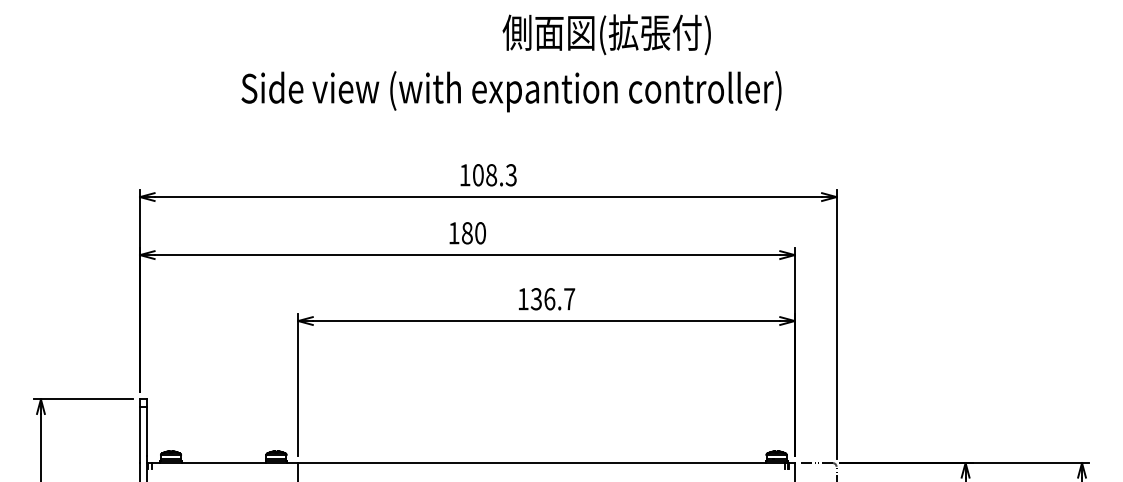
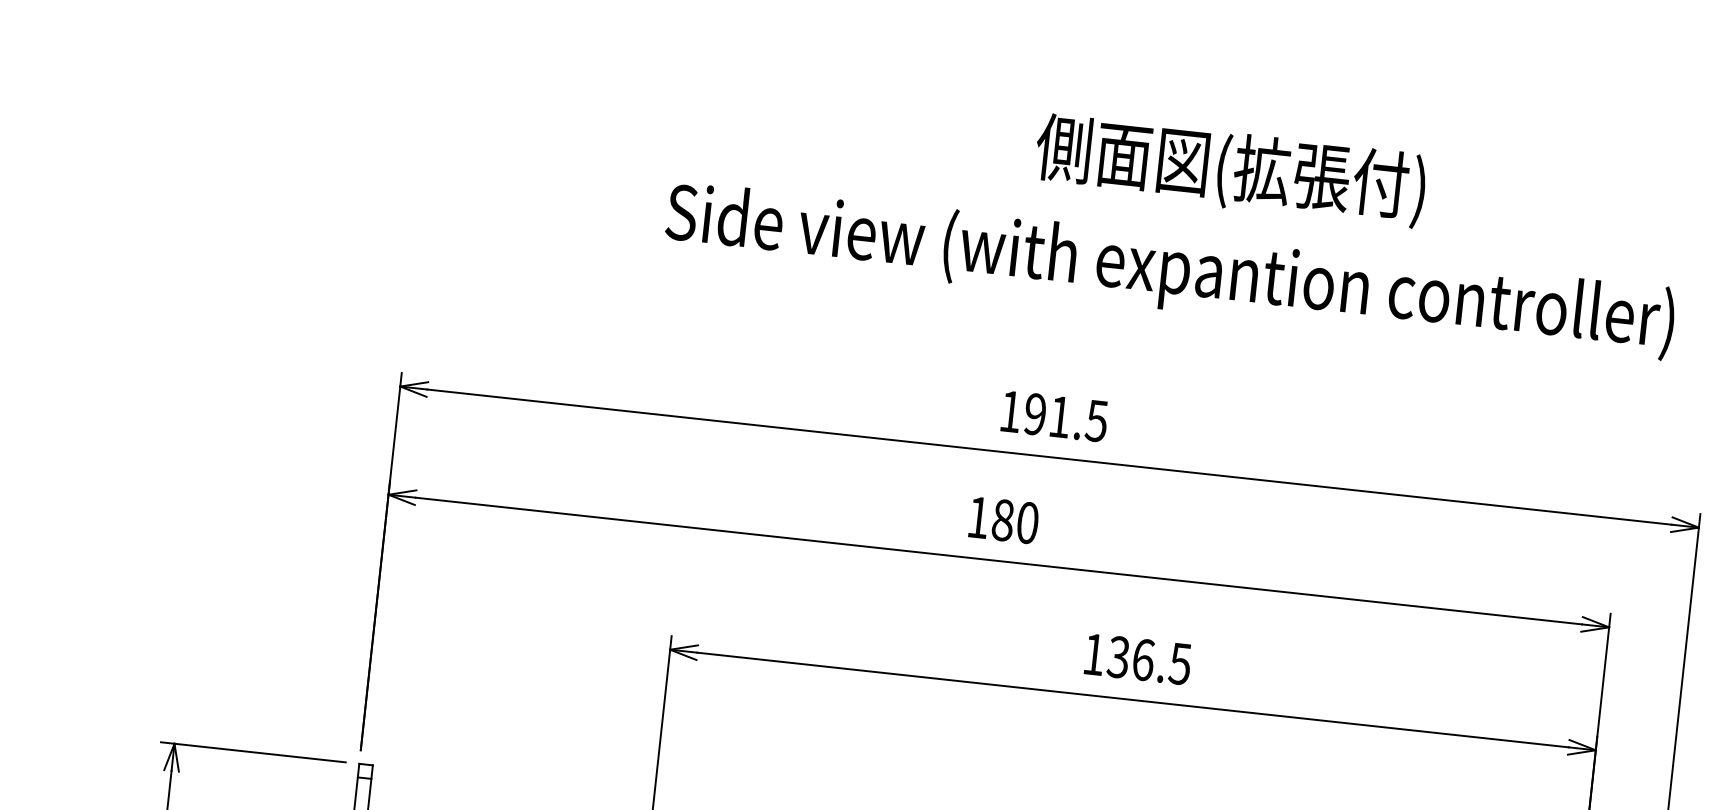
text: (606, 34) -> (1230, 170), moved
text: (511, 91) -> (1170, 271), moved
text: (494, 175) -> (1065, 418), 108.3 -> 191.5
text: (569, 299) -> (1180, 664), 136.7 -> 136.5

